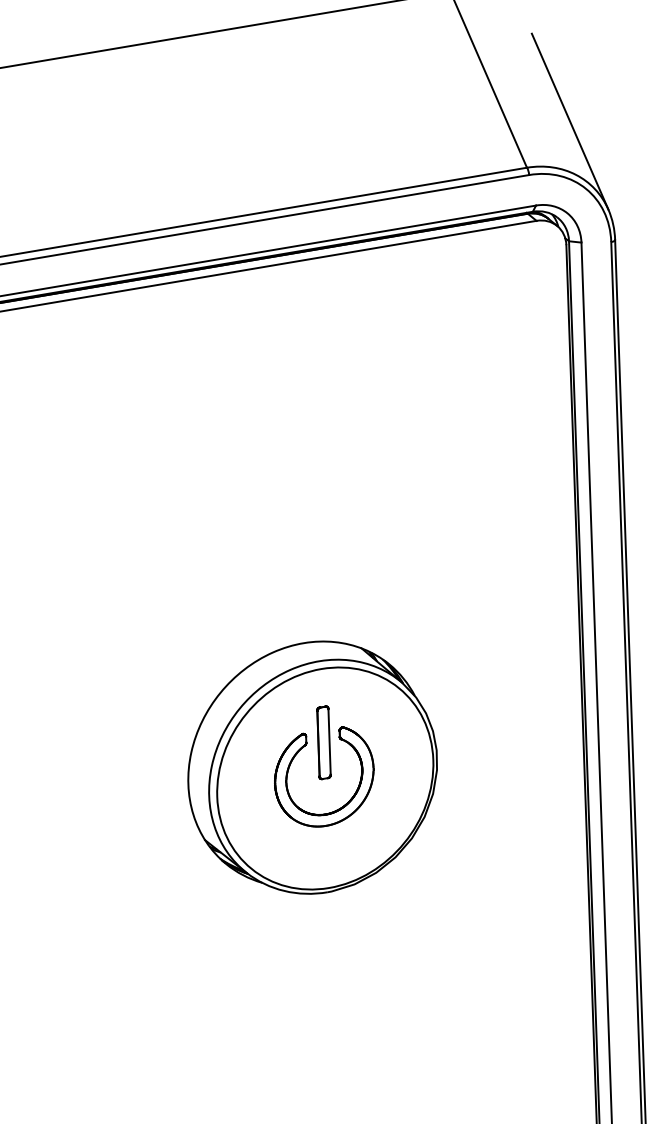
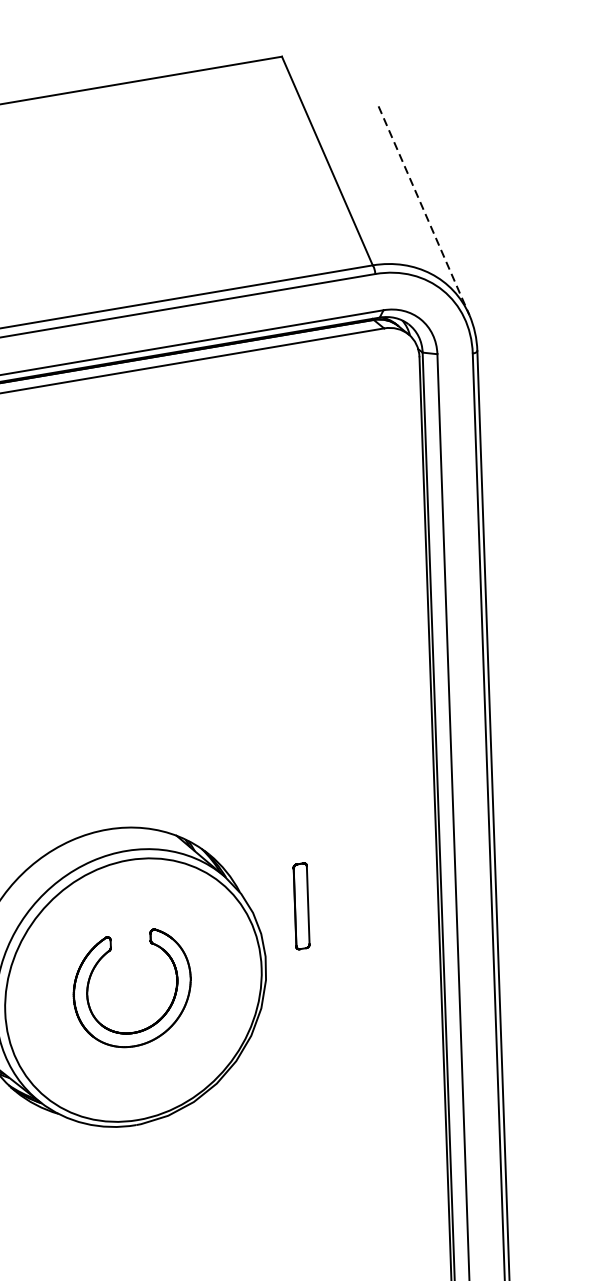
line: (570, 121) -> (424, 210), solid -> dashed
part: (323, 742) -> (300, 905), moved

